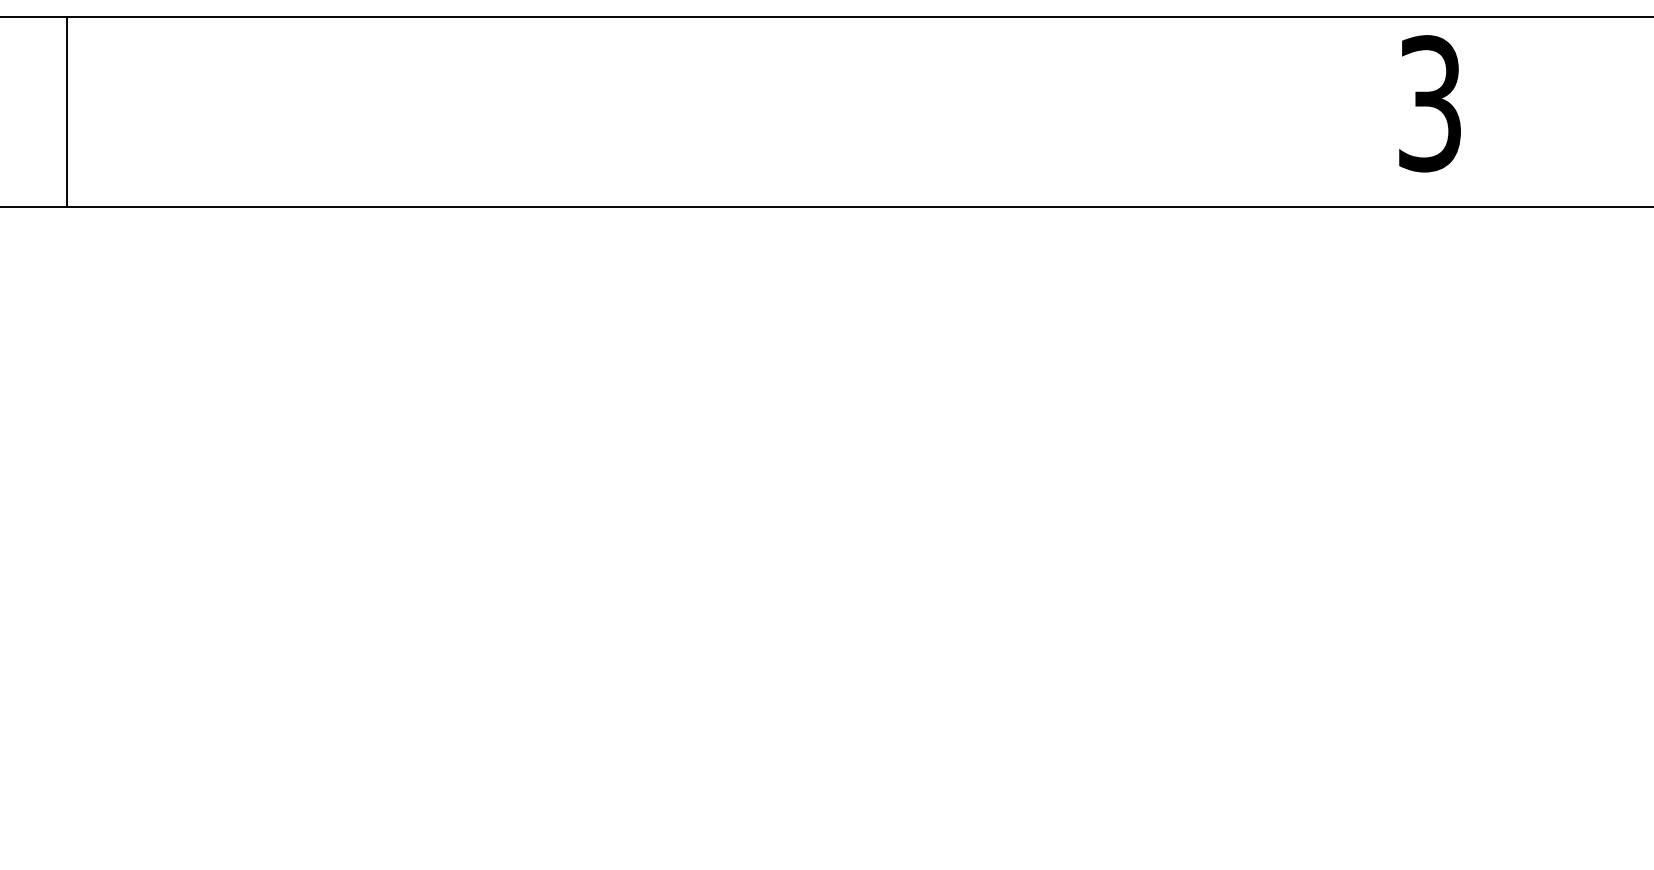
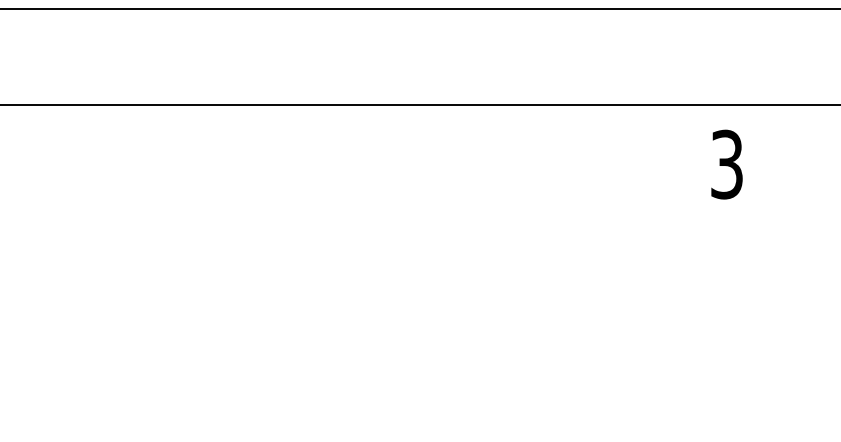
text: (1428, 103) -> (726, 164), moved
line: (67, 111) -> (34, 56), removed

